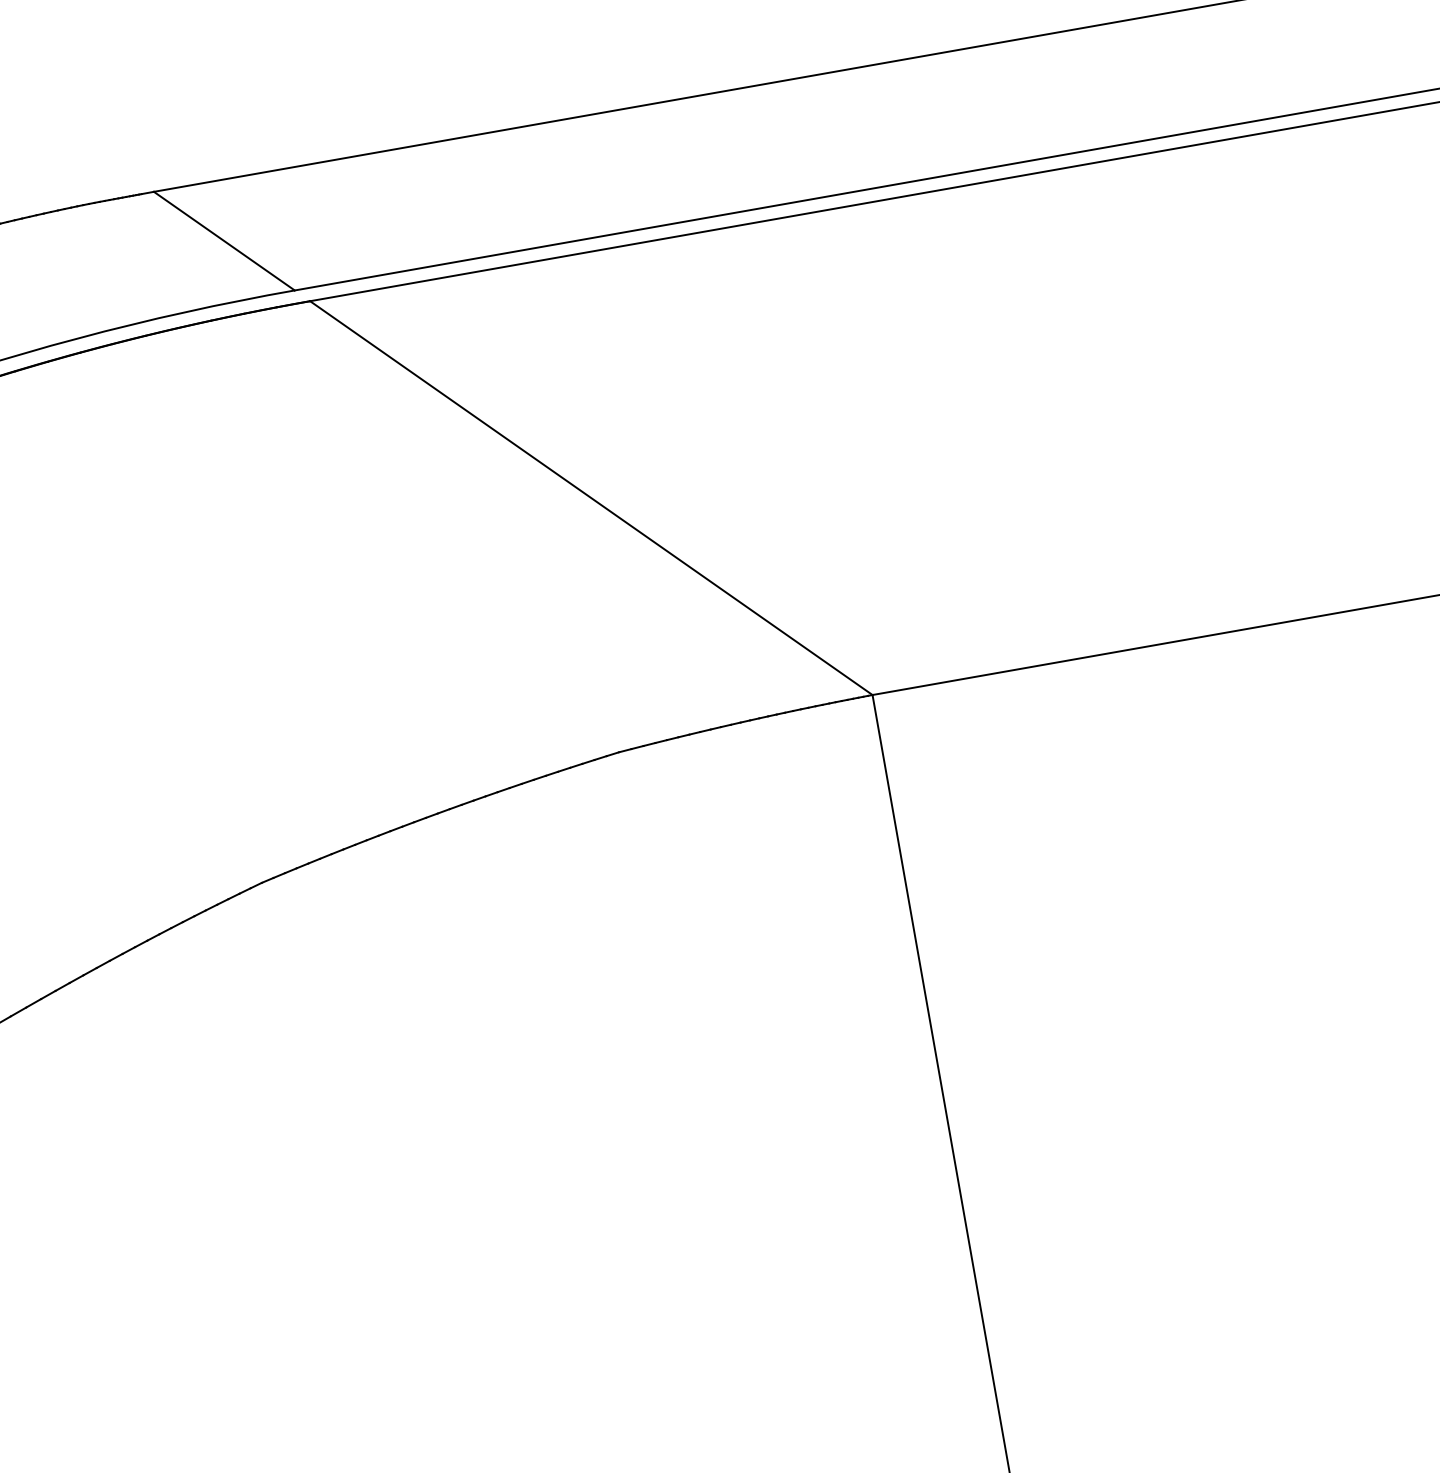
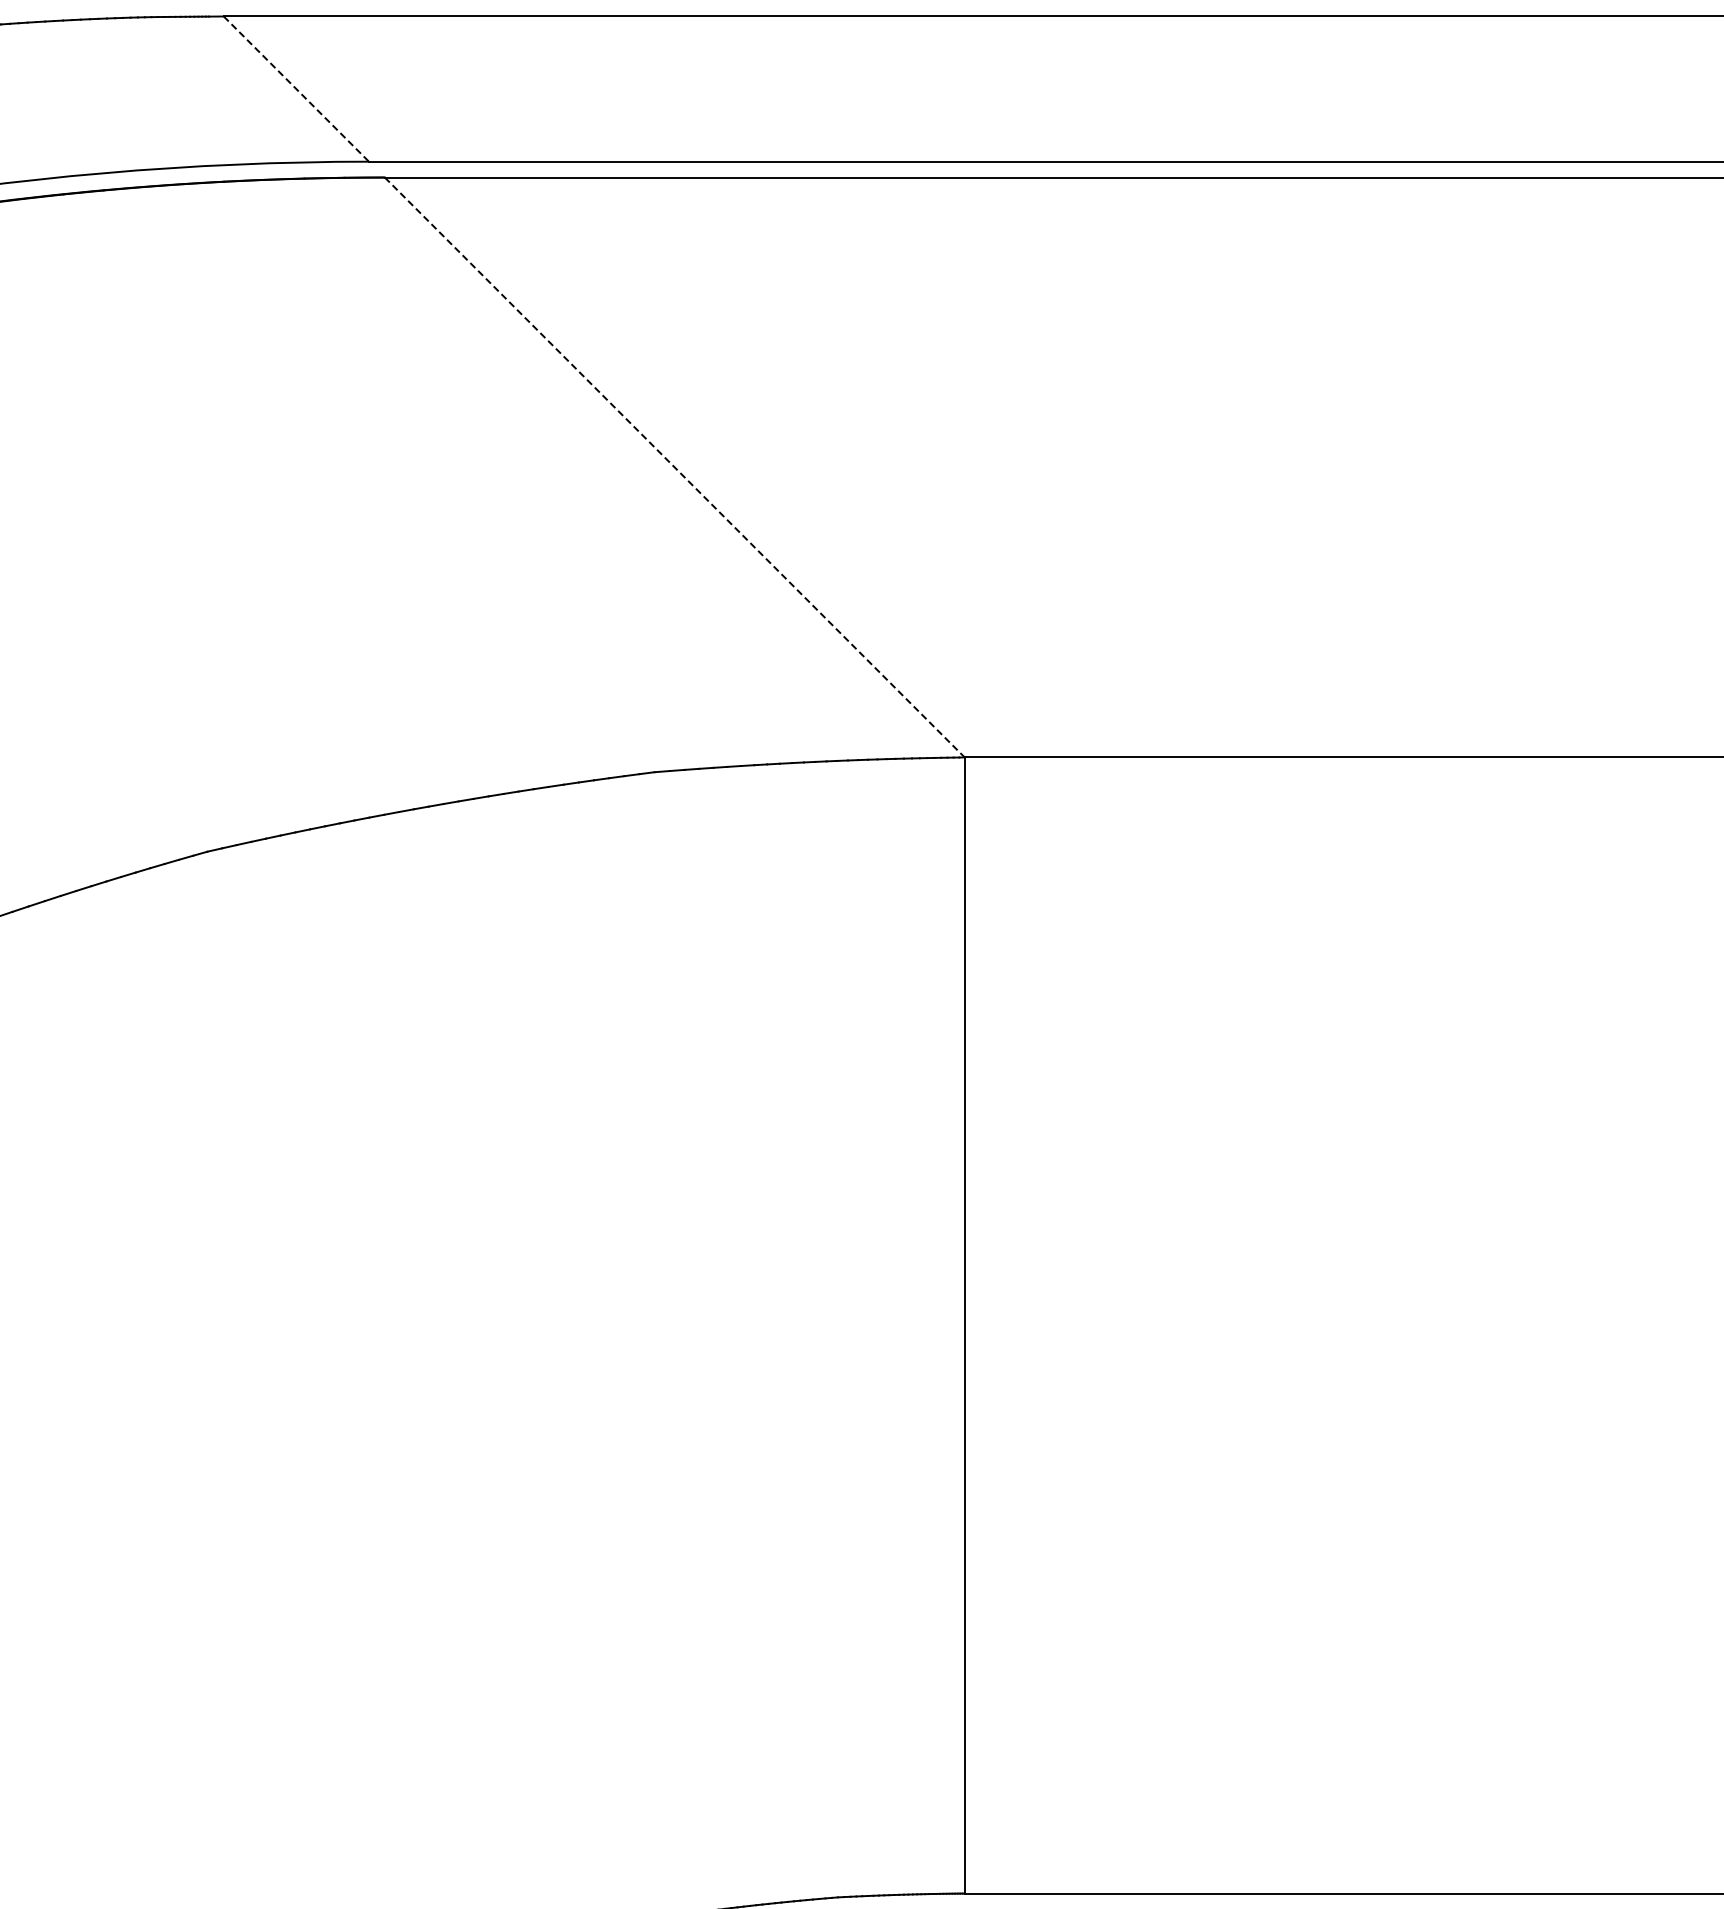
line: (224, 241) -> (296, 89), solid -> dashed
line: (591, 498) -> (675, 467), solid -> dashed

